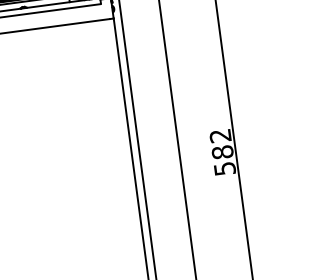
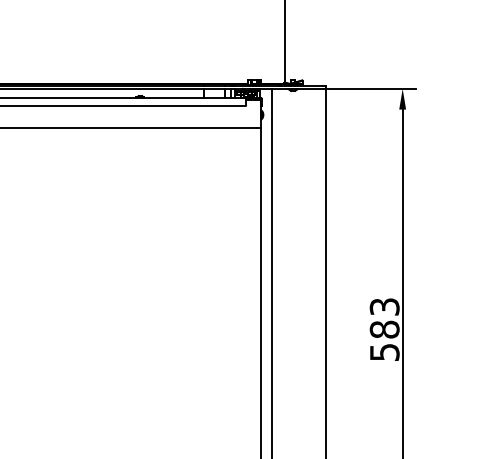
text: (220, 135) -> (384, 306), 582 -> 583

